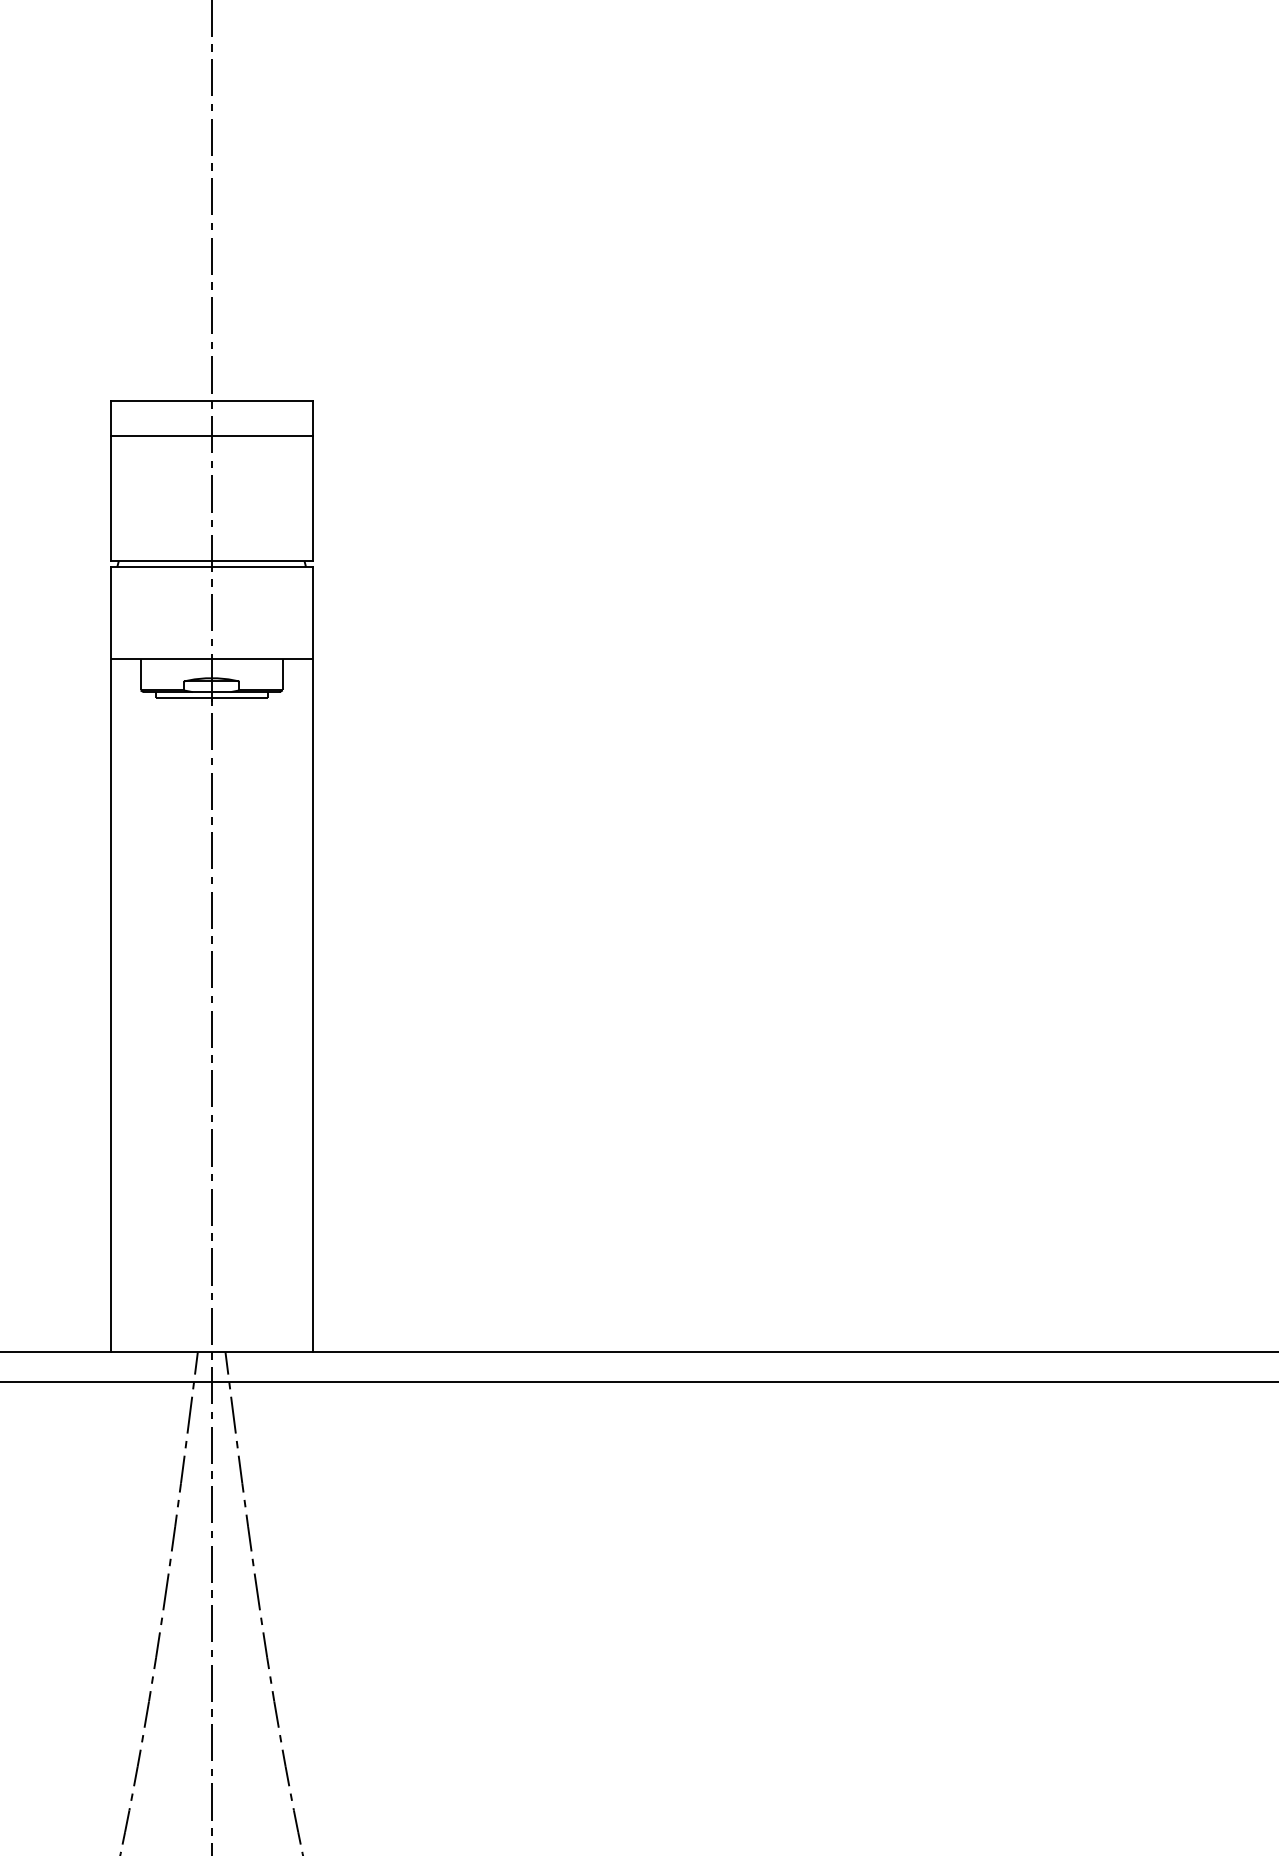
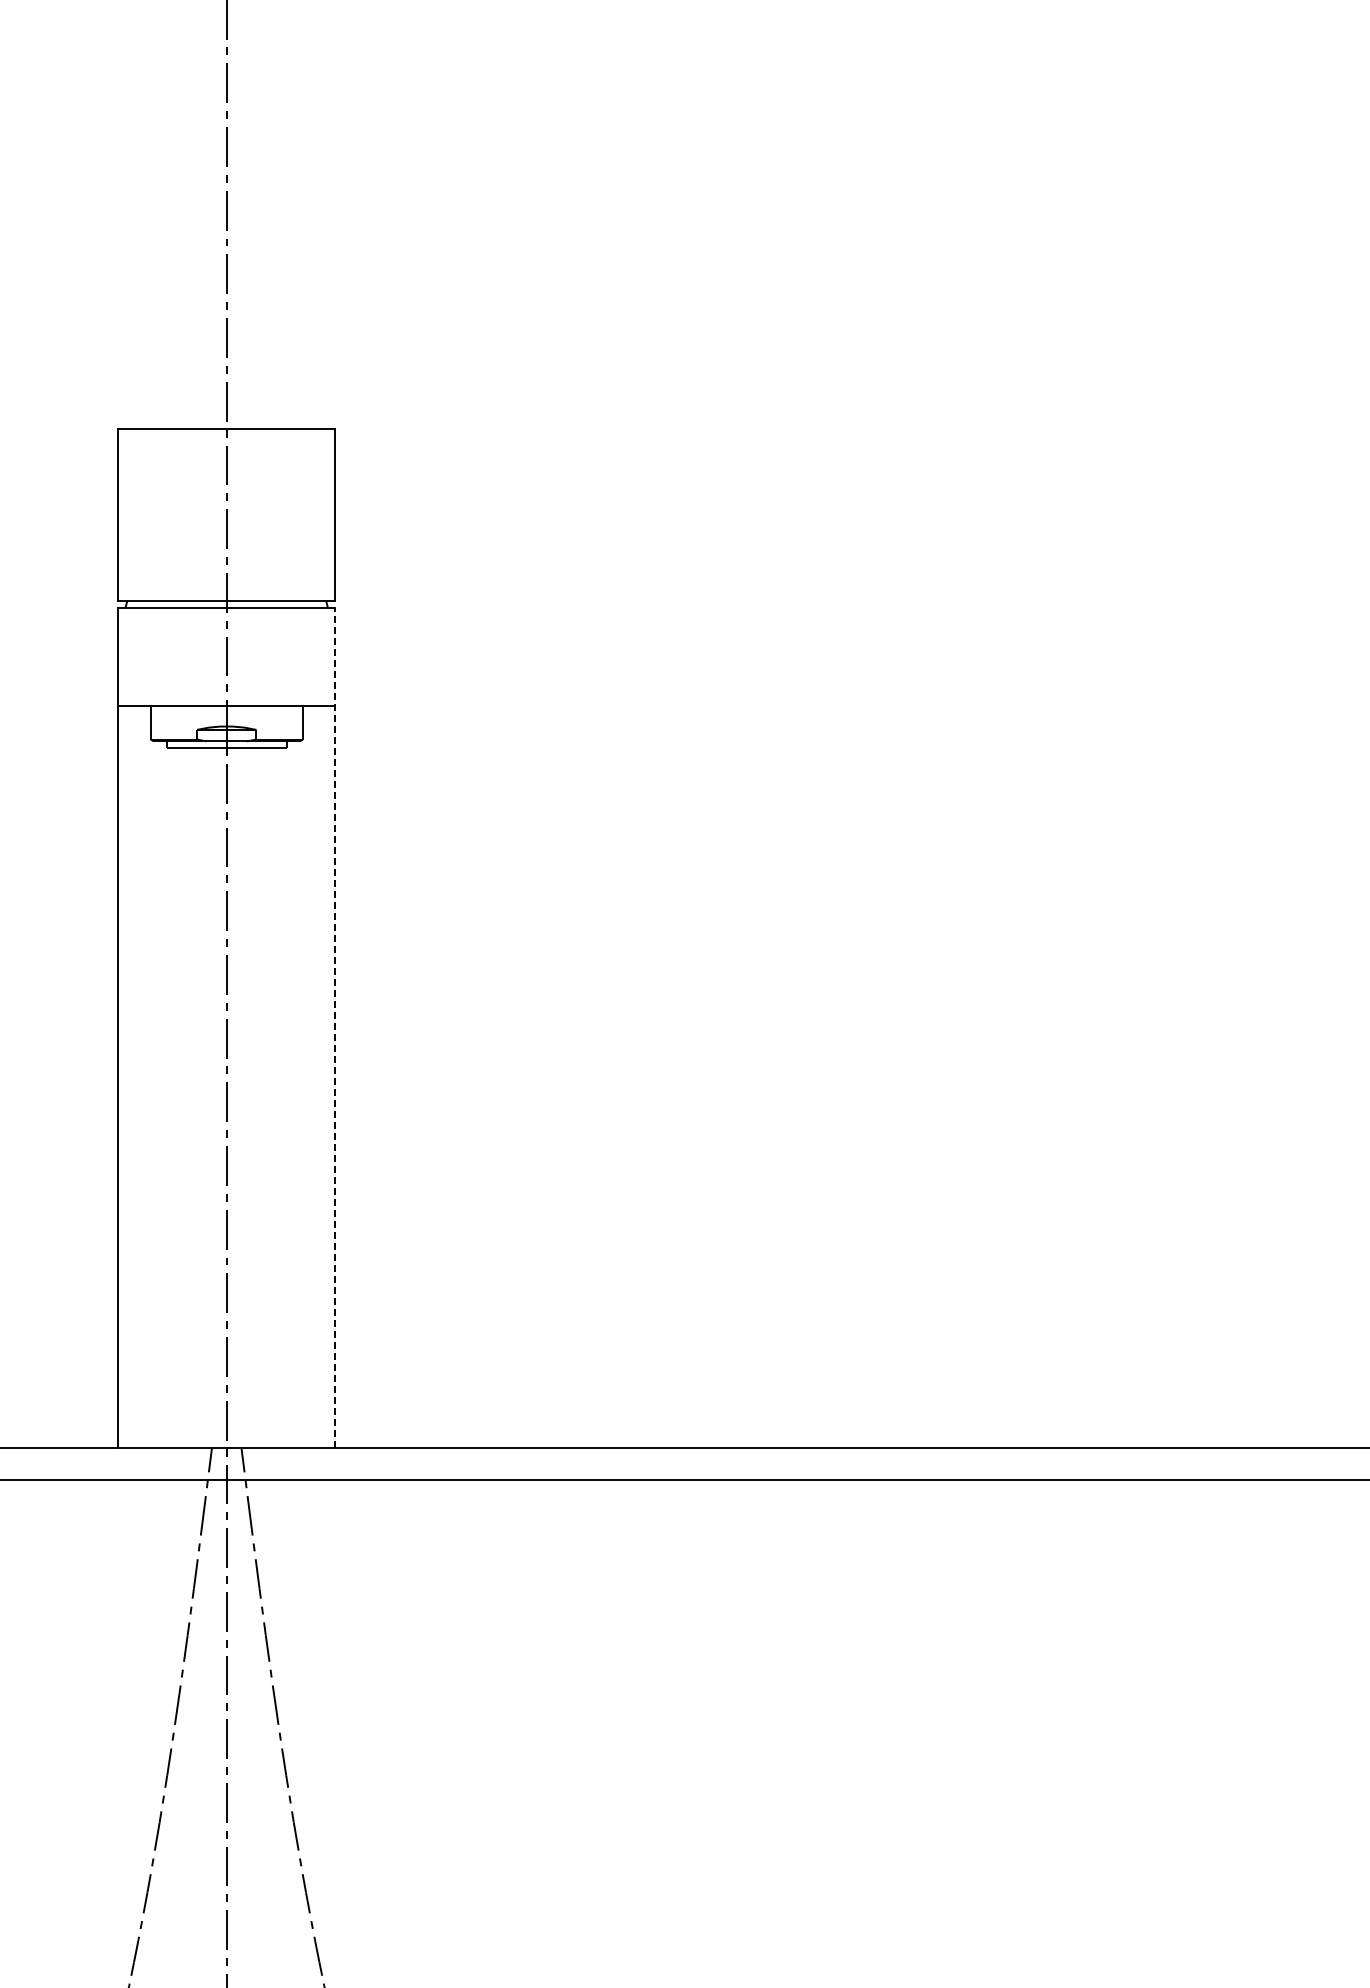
line: (211, 436) -> (226, 467), removed
line: (313, 959) -> (335, 1027), solid -> dashed

